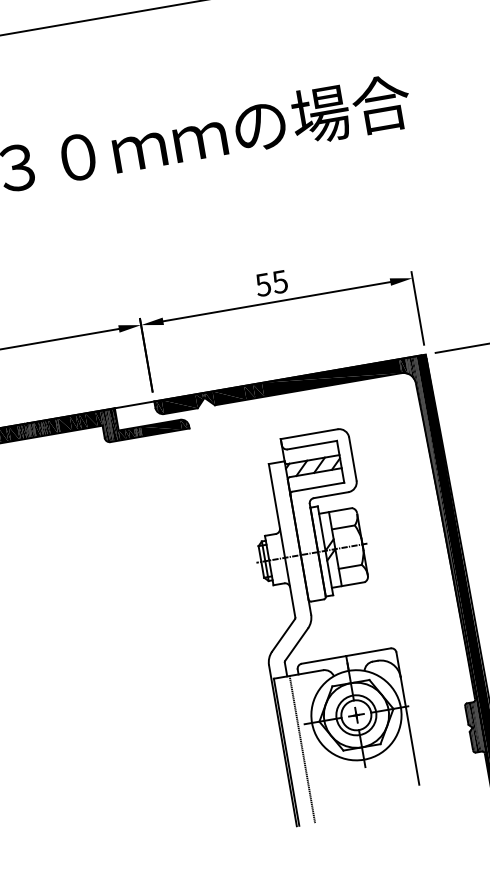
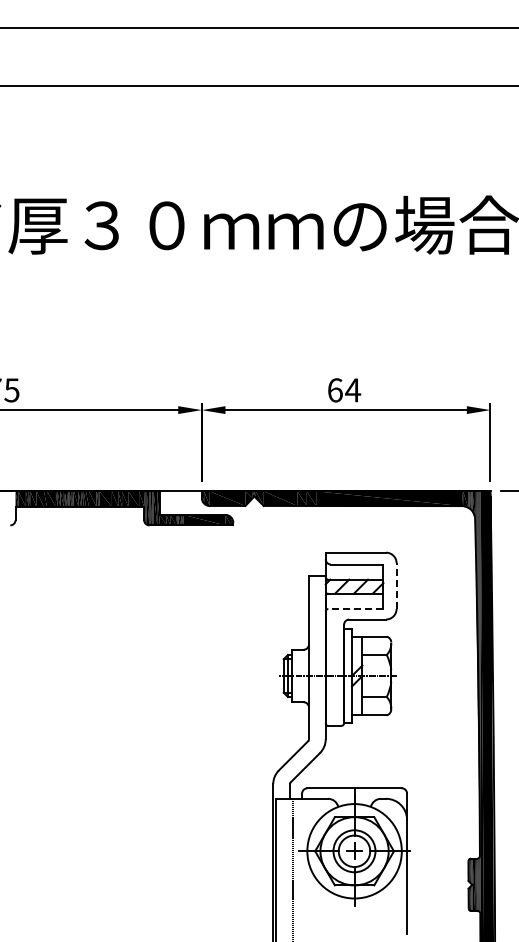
text: (272, 283) -> (344, 390), 55 -> 64
line: (352, 459) -> (396, 586), solid -> dashed
line: (318, 487) -> (355, 609), solid -> dashed

